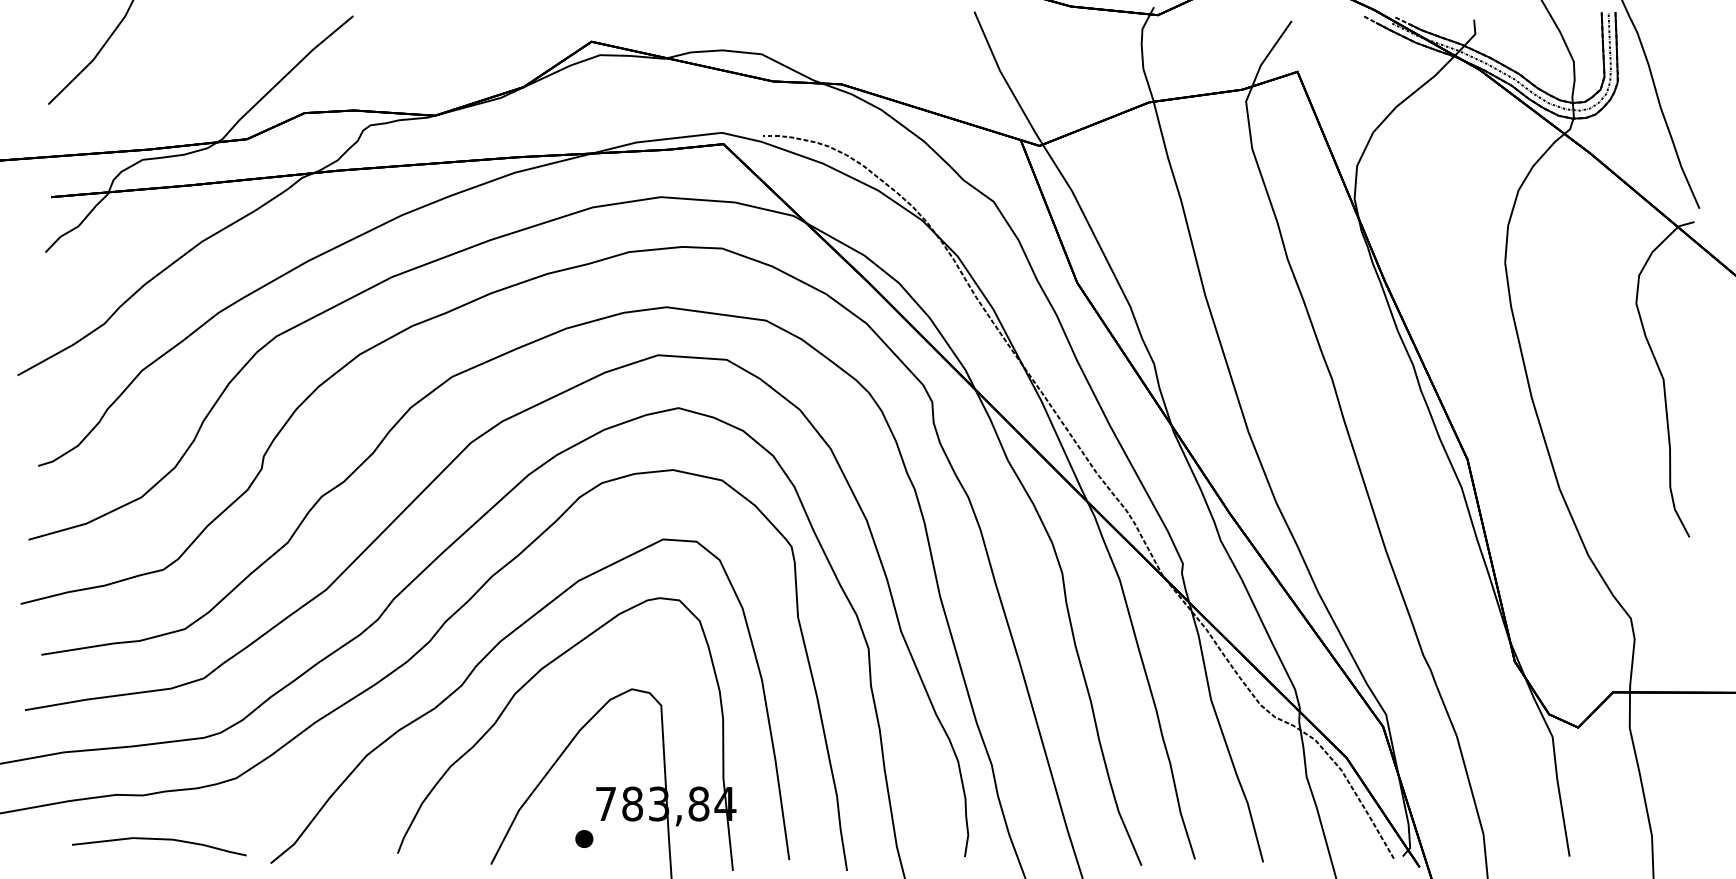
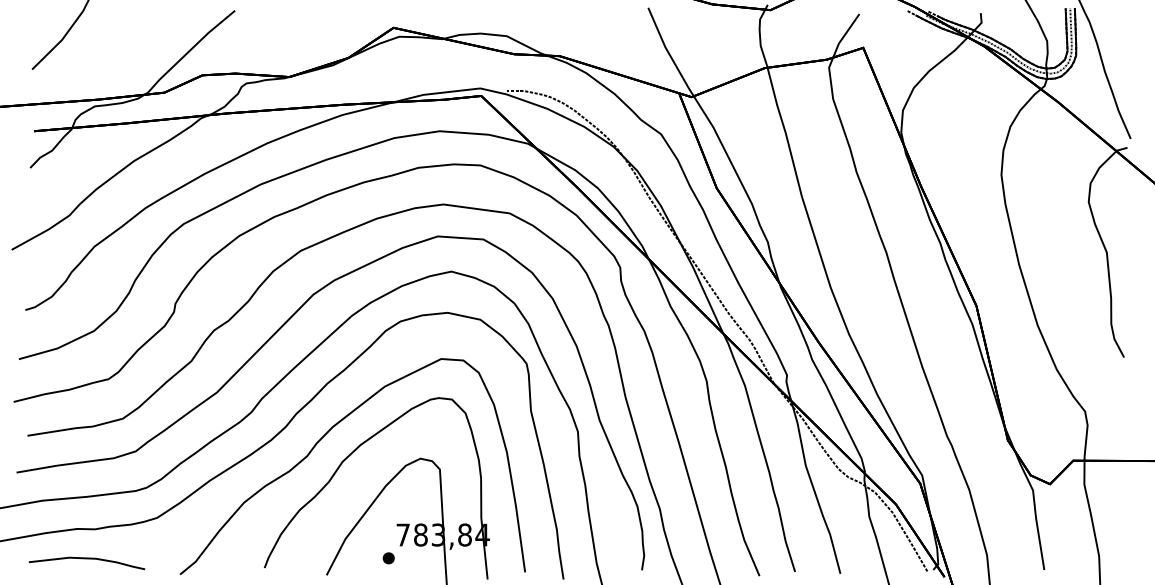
curve: (158, 840) -> (86, 559), moved

